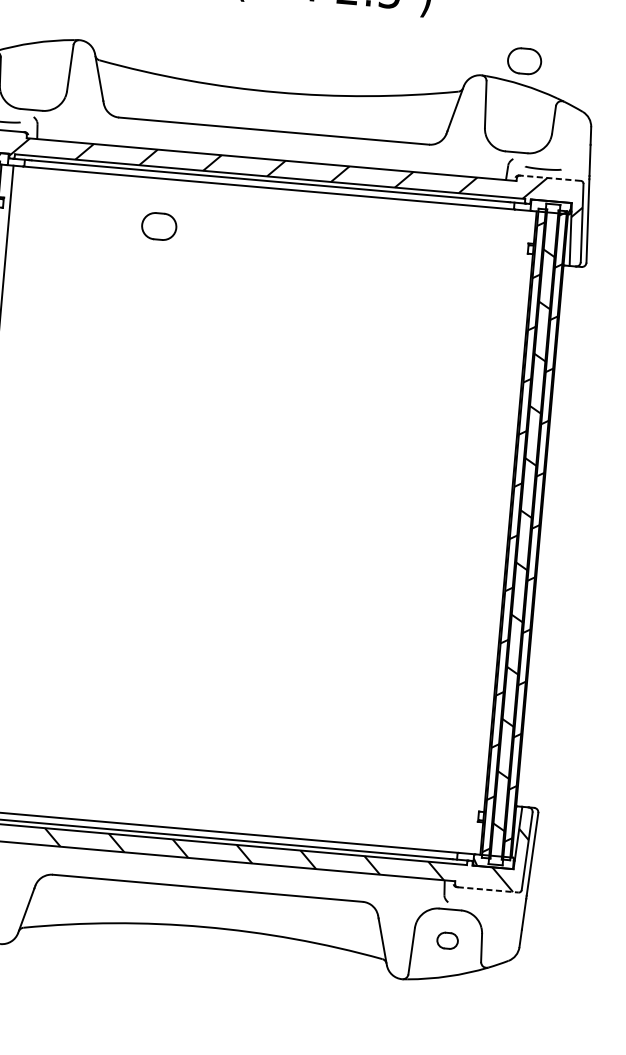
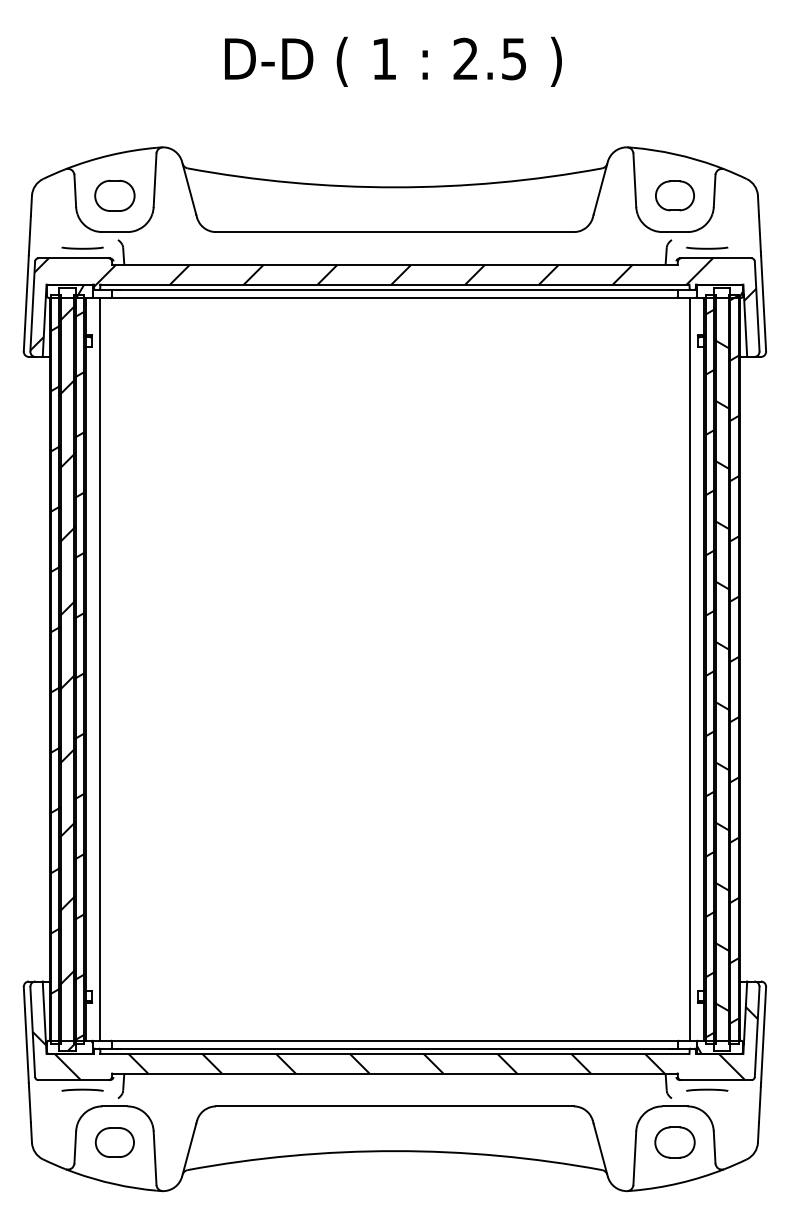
part: (524, 60) -> (674, 195), moved
line: (549, 178) -> (715, 258), dashed -> solid
part: (158, 226) -> (114, 195), moved
line: (496, 531) -> (690, 668), added
line: (488, 890) -> (716, 1080), dashed -> solid
line: (479, 897) -> (707, 1089), added
part: (447, 940) -> (674, 1142), size x1.67

